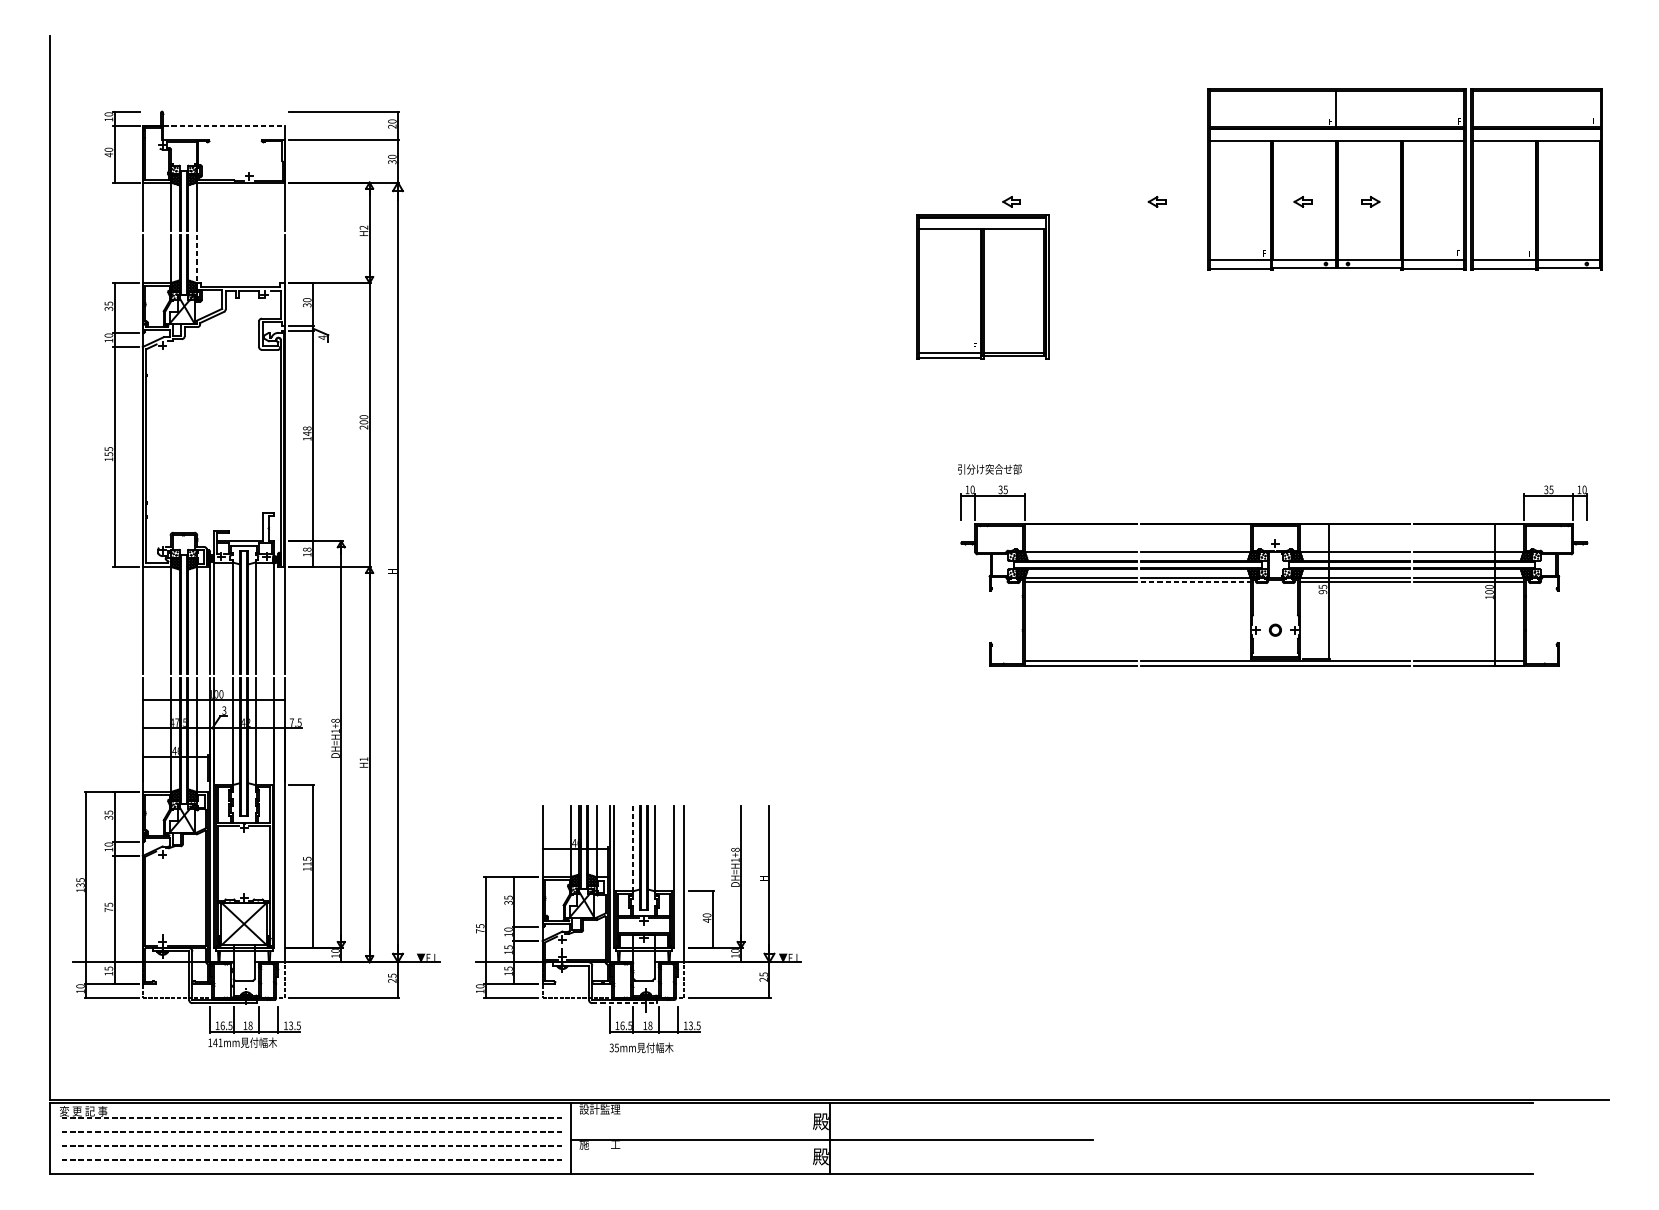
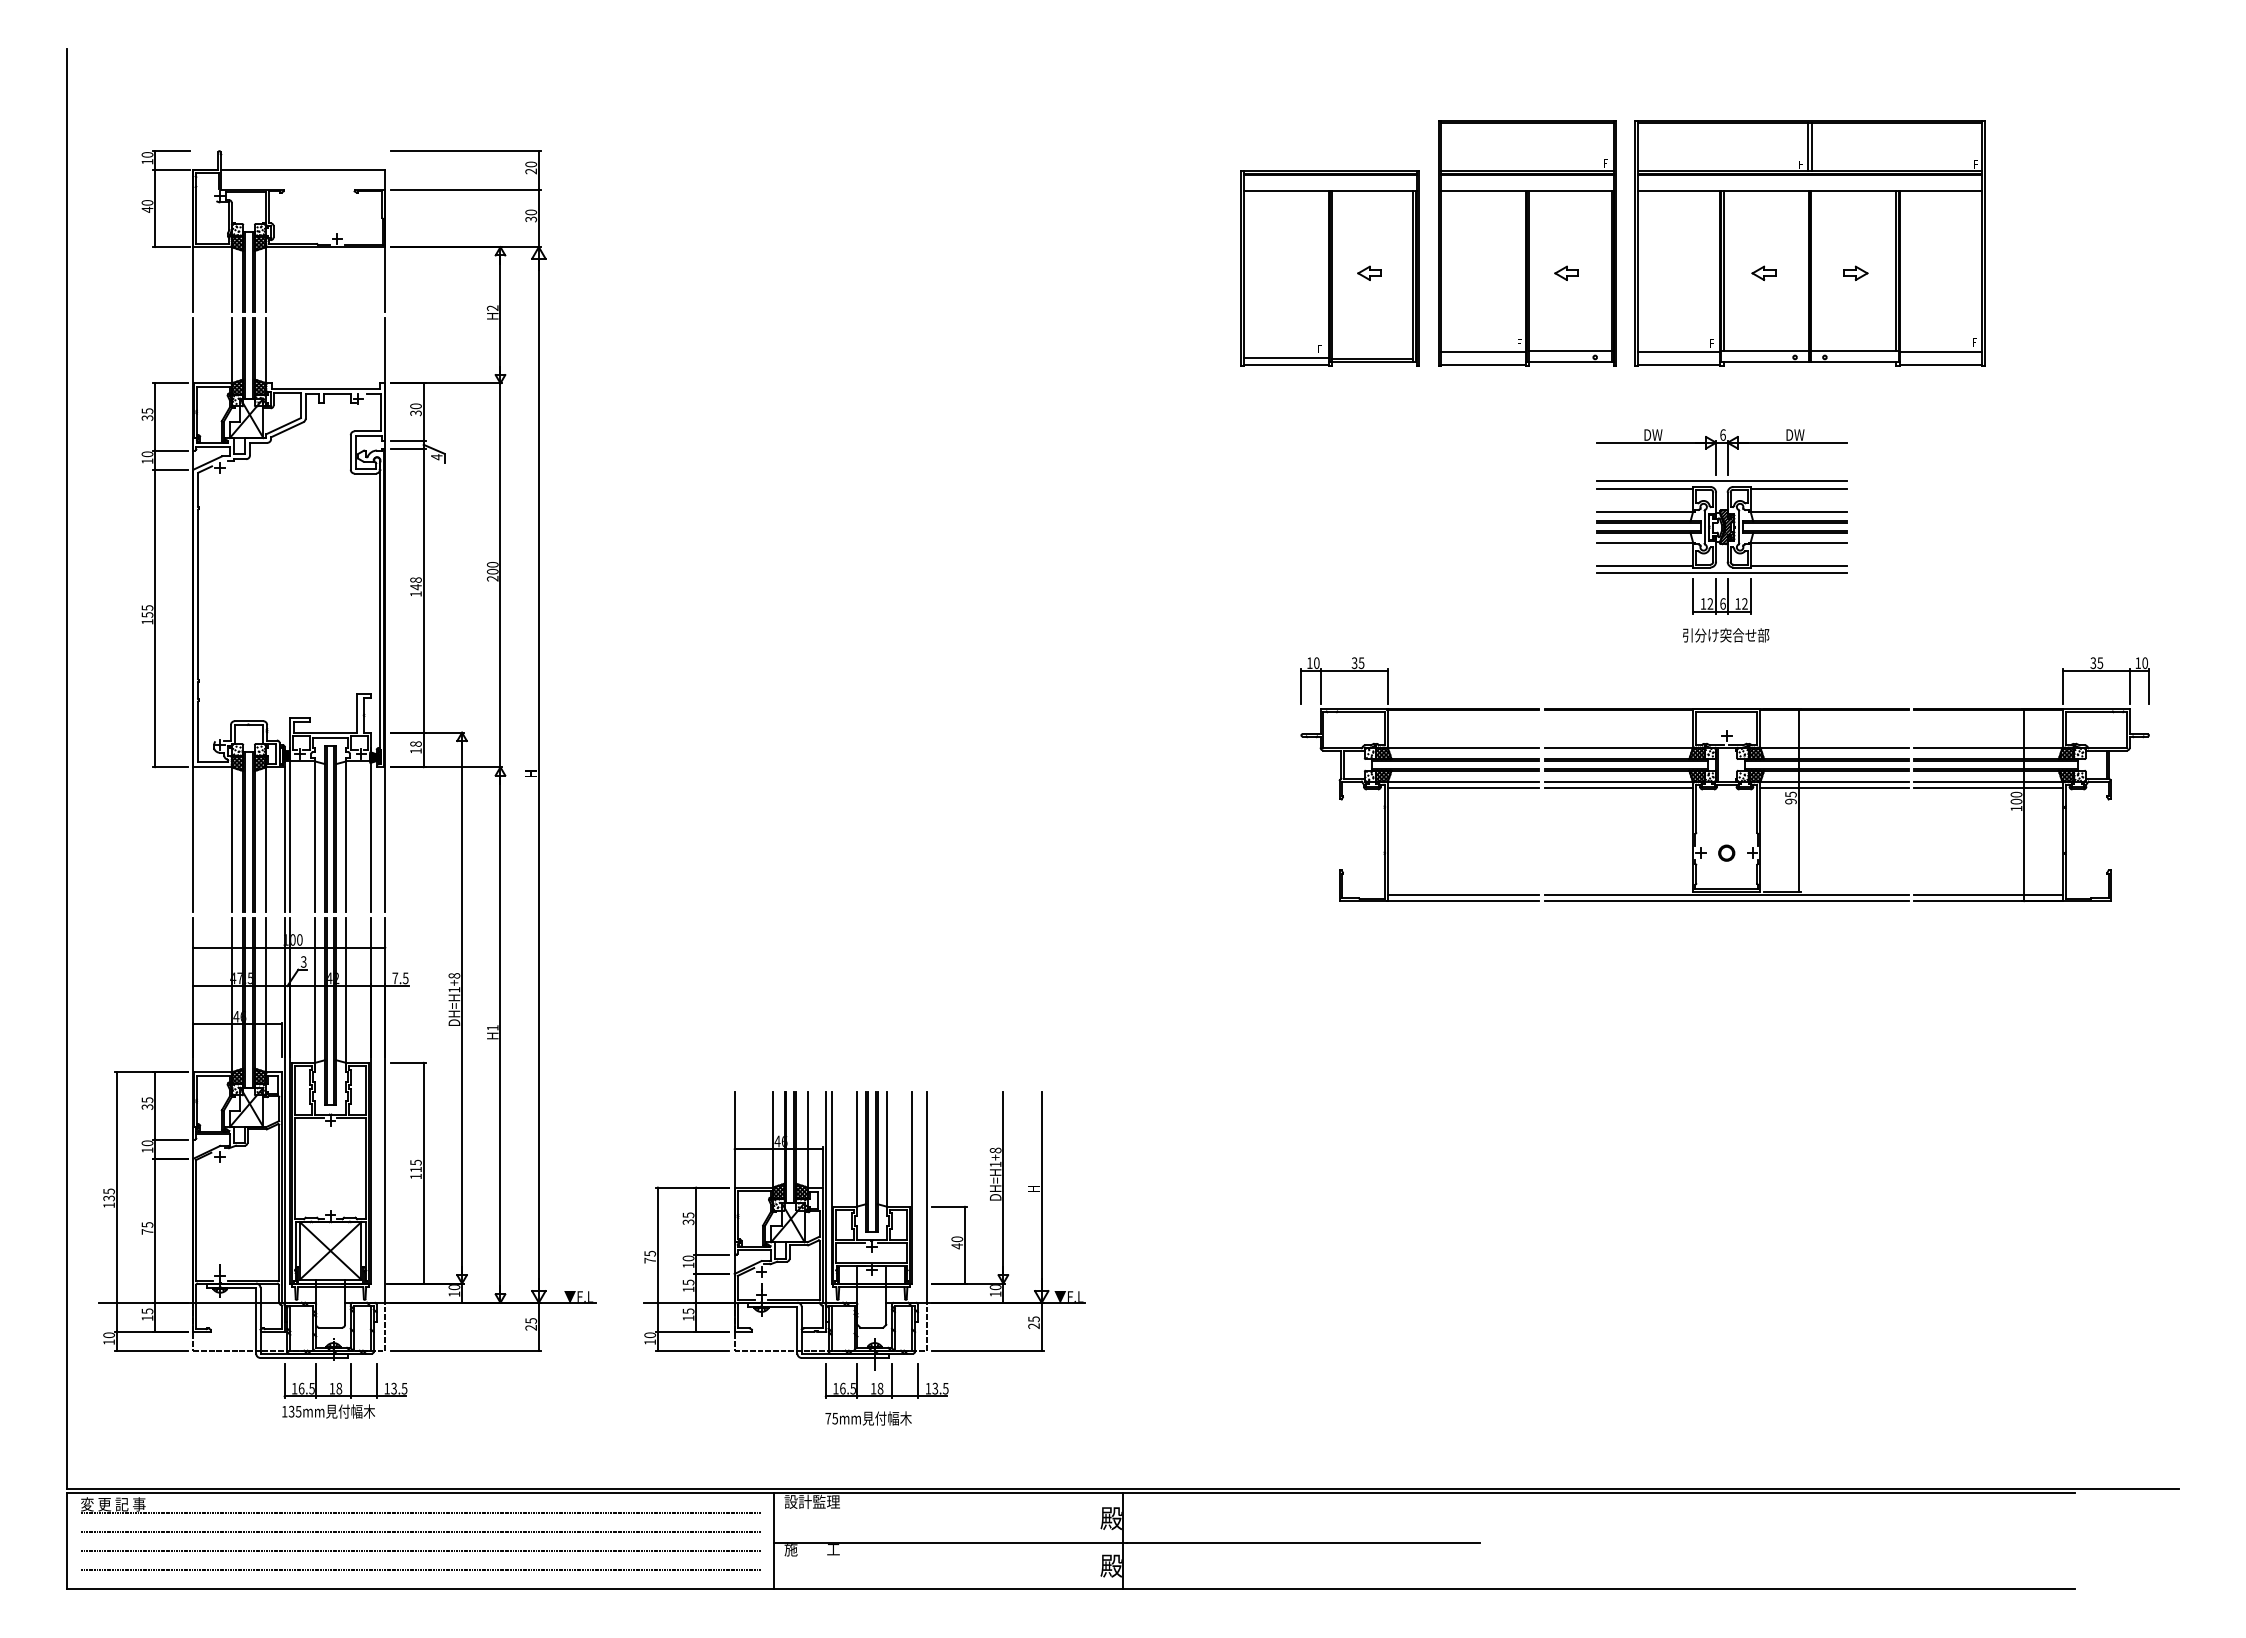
line: (1338, 108) -> (1811, 147), added
line: (224, 125) -> (303, 170), dashed -> solid
part: (1536, 179) -> (1527, 243), moved
line: (196, 258) -> (266, 350), dashed -> solid
part: (982, 286) -> (1329, 268), moved
part: (1271, 385) -> (1721, 521), added
text: (990, 469) -> (1726, 635), moved
line: (1196, 581) -> (1619, 787), dashed -> solid
line: (632, 849) -> (856, 1149), dashed -> solid
line: (624, 1003) -> (845, 1358), dashed -> solid
text: (217, 1042) -> (294, 1411), 141mm -> 135mm
text: (611, 1047) -> (828, 1418), 35mm -> 75mm

